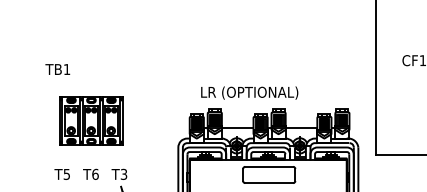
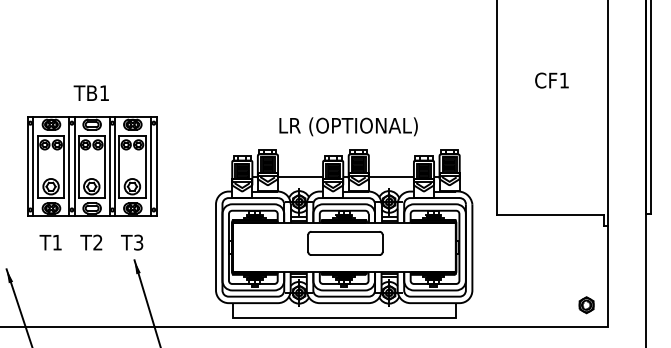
text: (57, 69) -> (90, 92), moved
text: (249, 92) -> (348, 126), moved
part: (91, 120) -> (92, 166), size x1.43
text: (66, 174) -> (56, 242), T5 -> T1
text: (95, 174) -> (97, 242), T6 -> T2

